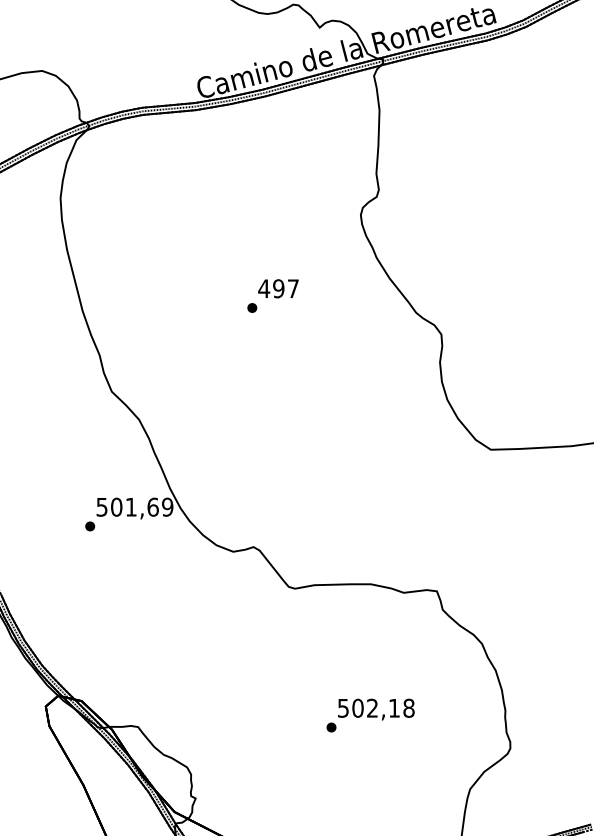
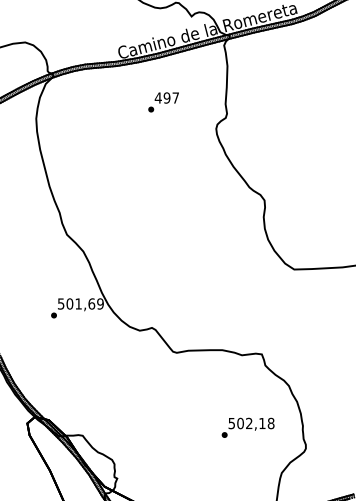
text: (272, 296) -> (163, 102), moved
text: (369, 714) -> (247, 427), moved

